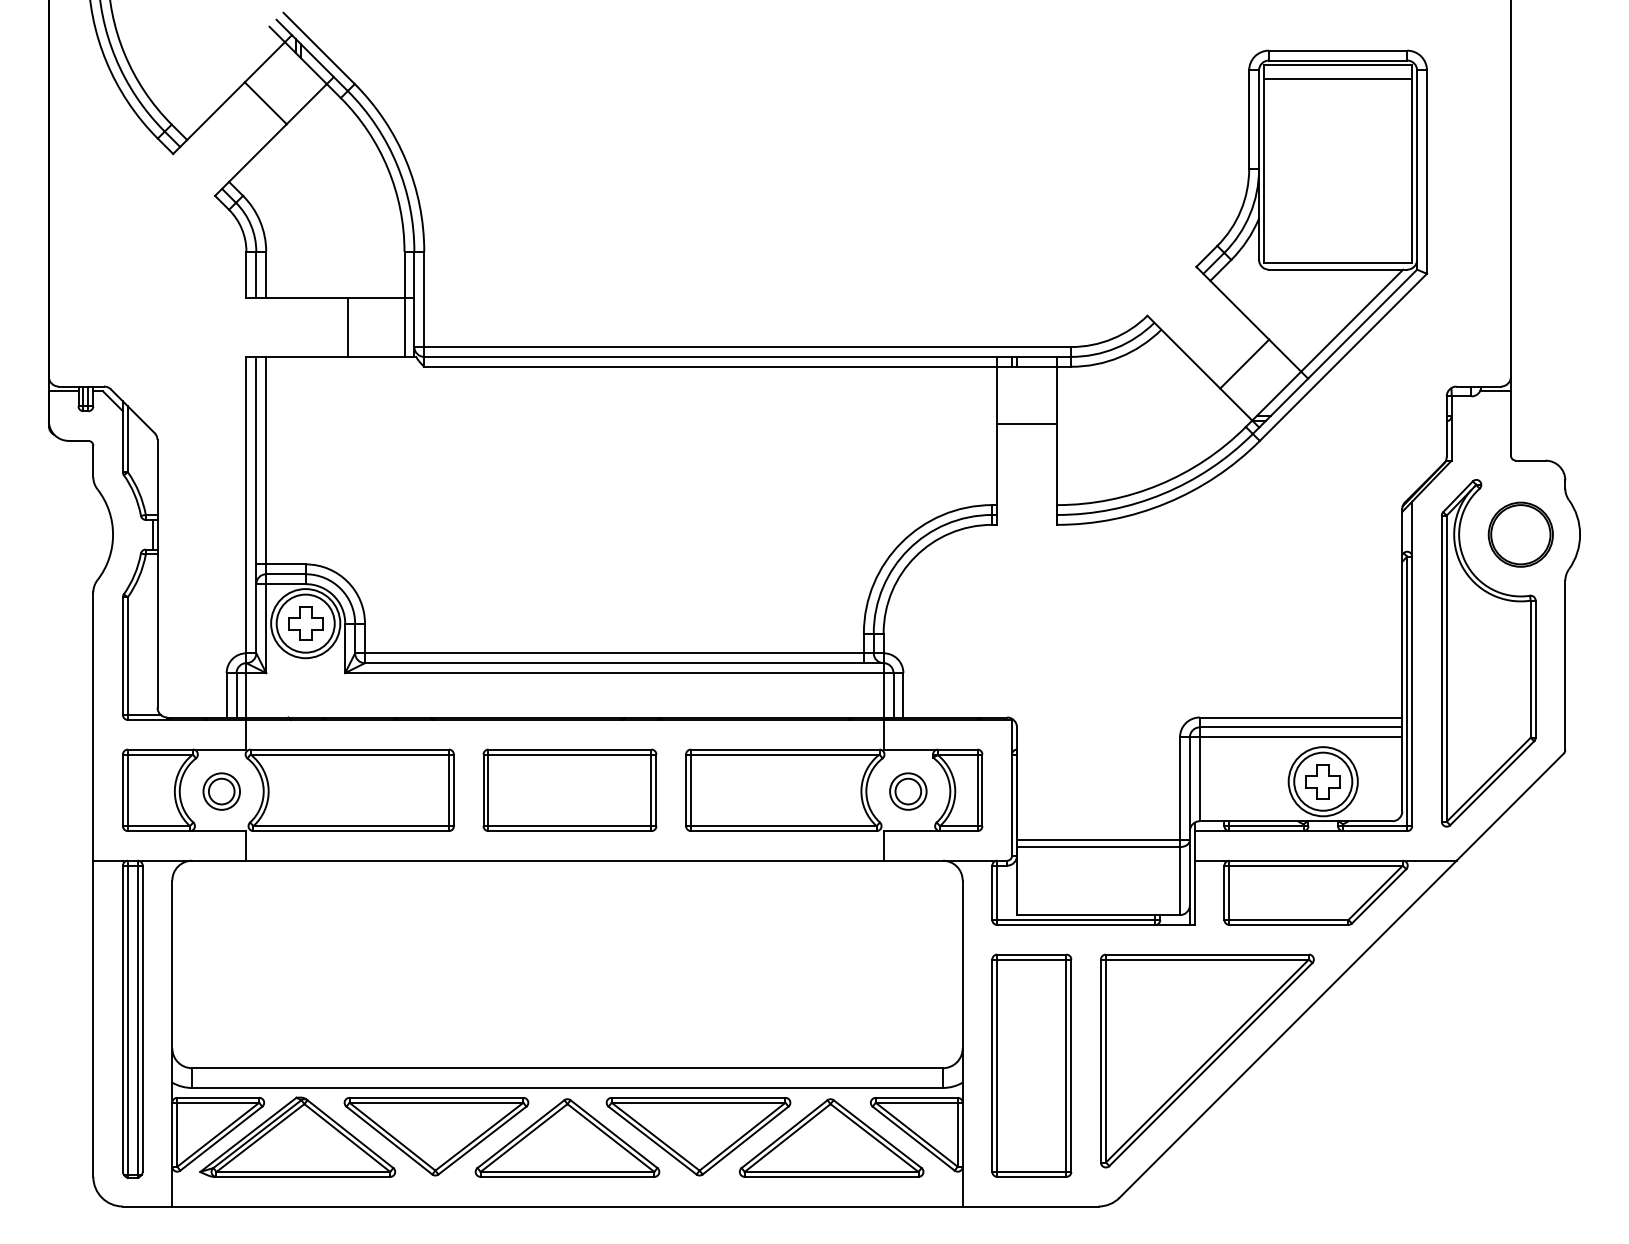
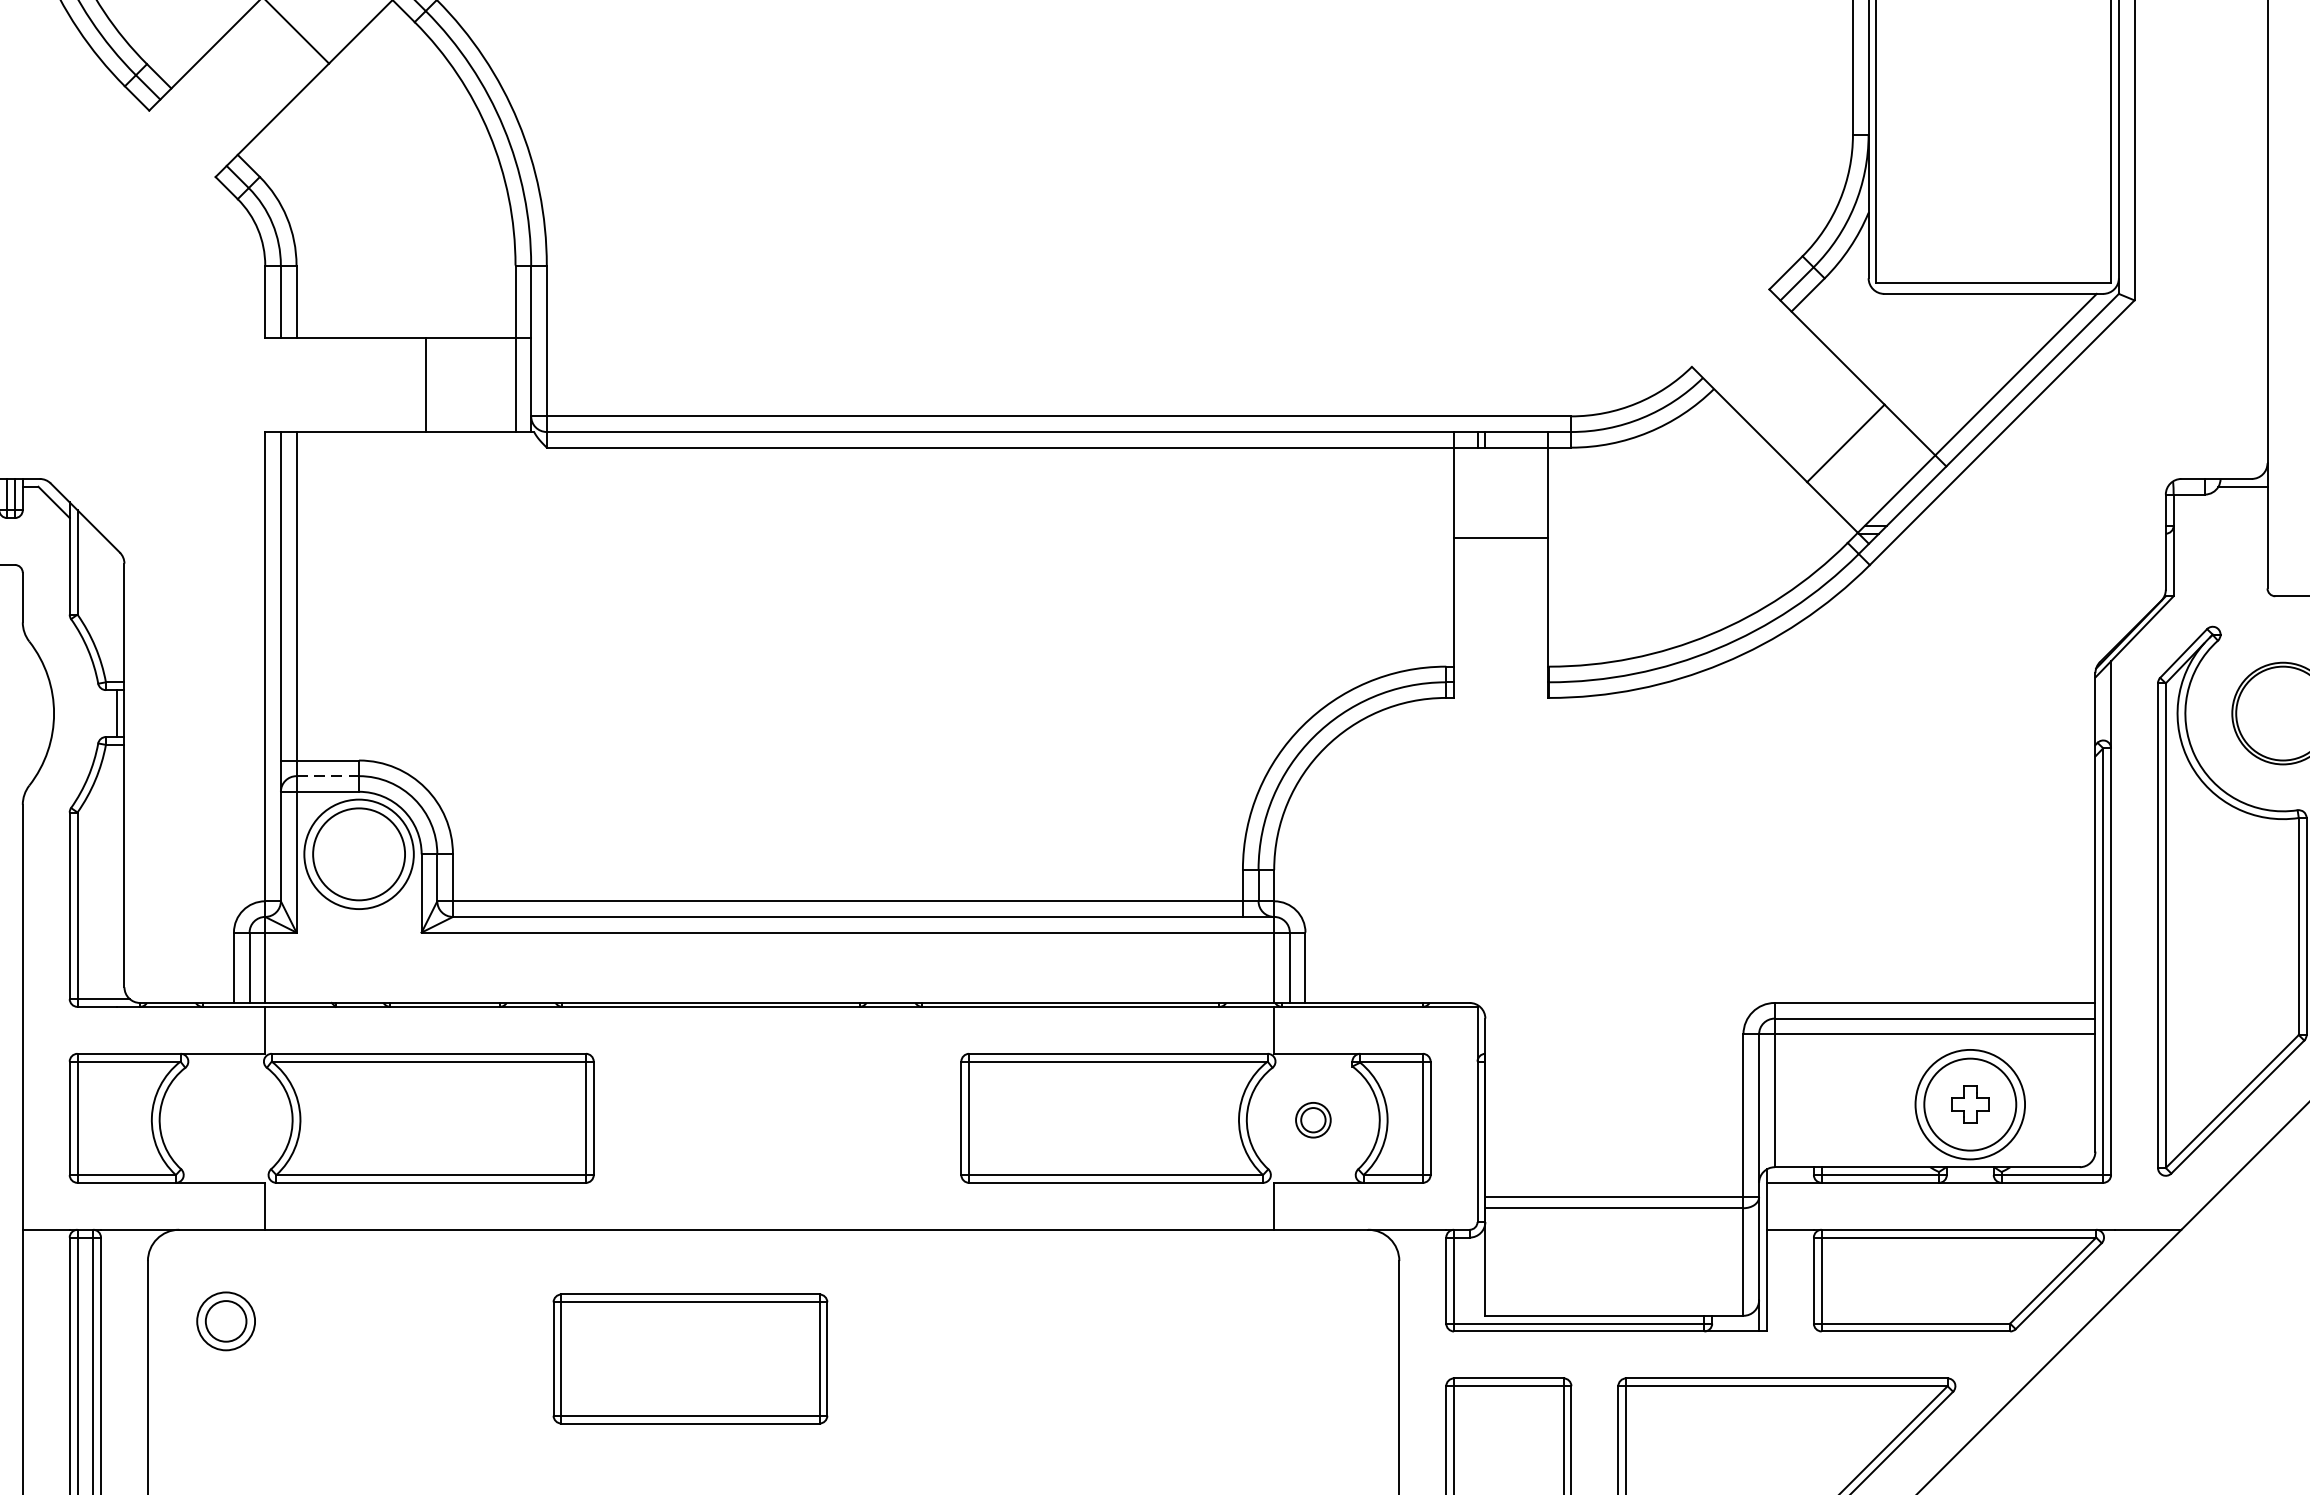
line: (285, 574) -> (327, 776), solid -> dashed
part: (305, 623) -> (358, 854), removed
part: (1322, 781) -> (1969, 1104), size x0.7
part: (569, 789) -> (689, 1357), moved
part: (221, 791) -> (225, 1321), moved
part: (908, 791) -> (1313, 1120), size x0.6

